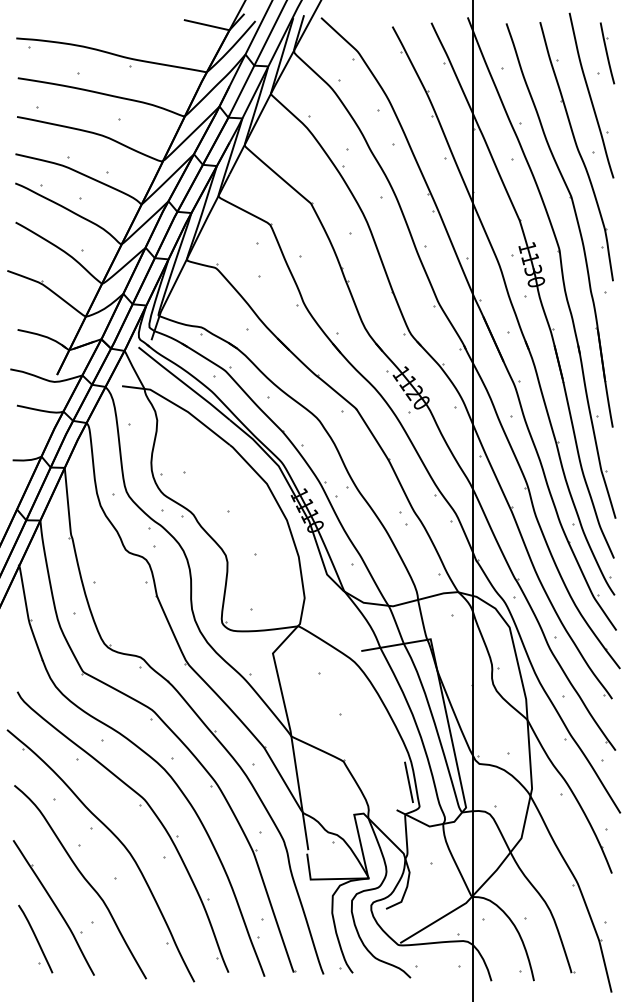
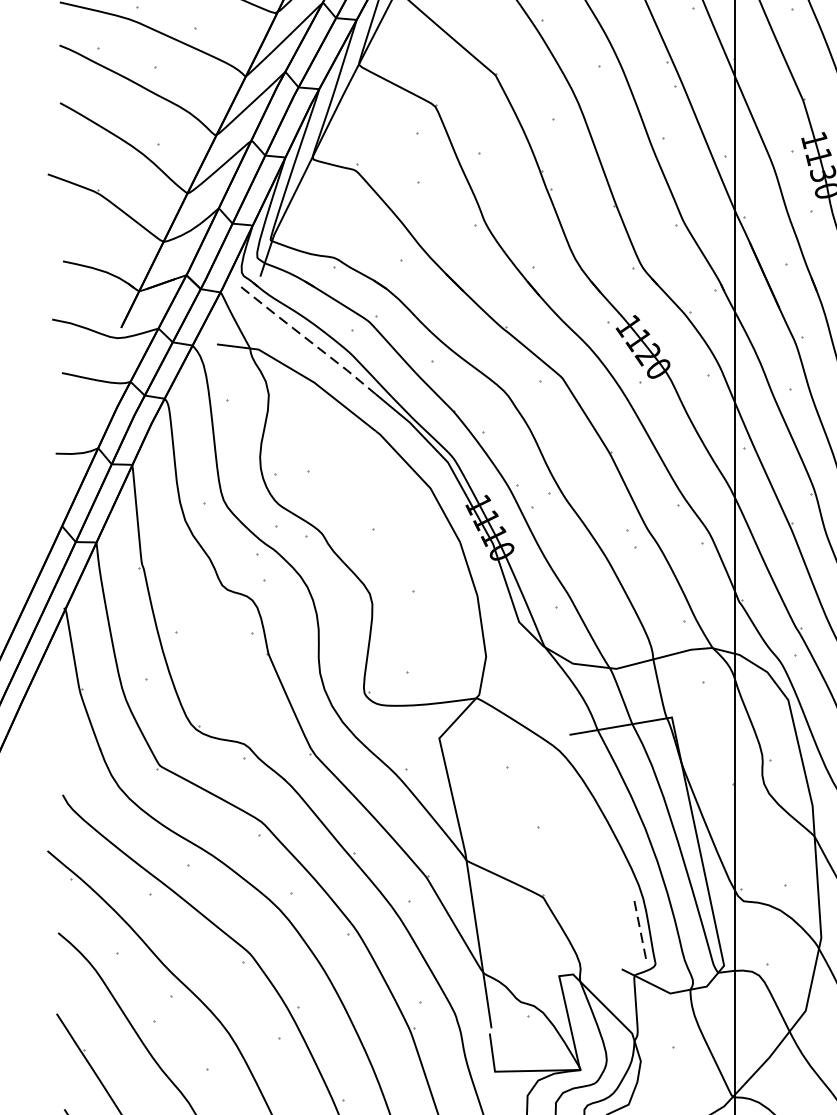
line: (184, 383) -> (308, 340), solid -> dashed
line: (408, 781) -> (639, 927), solid -> dashed

